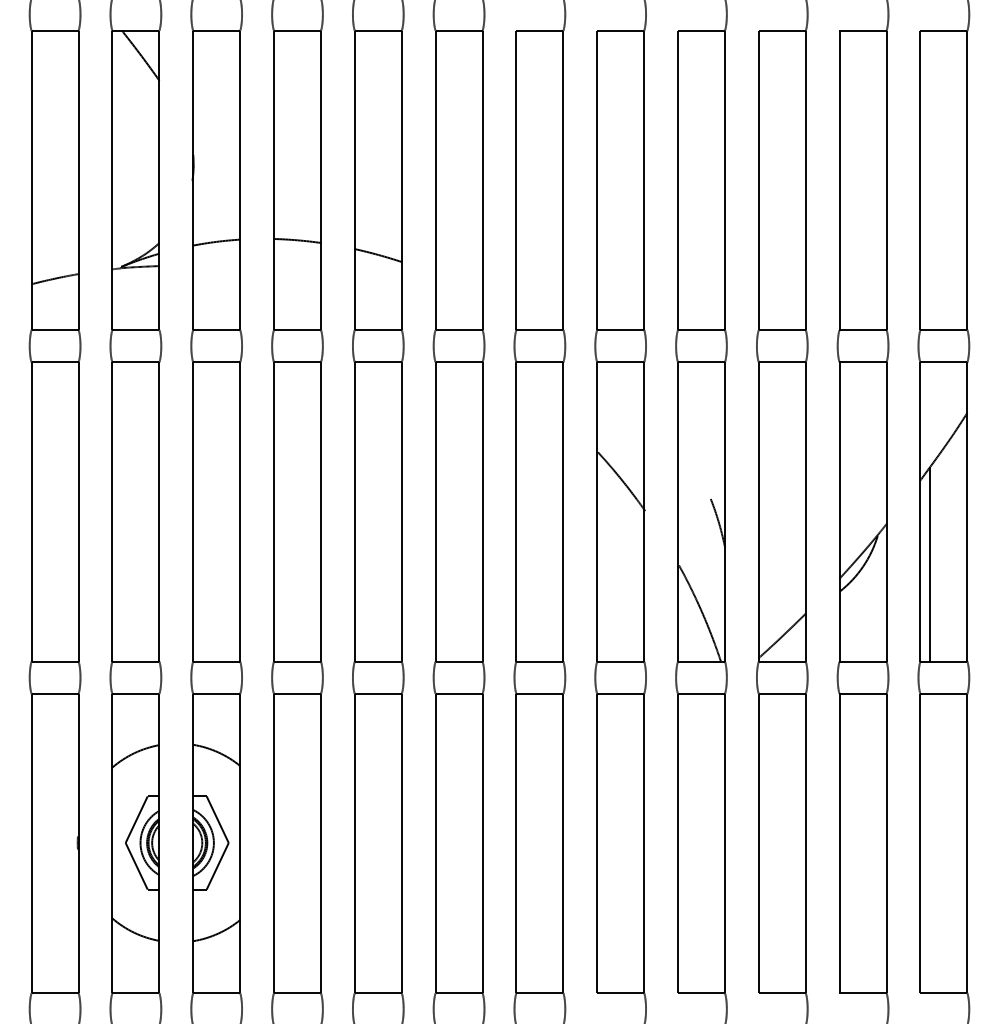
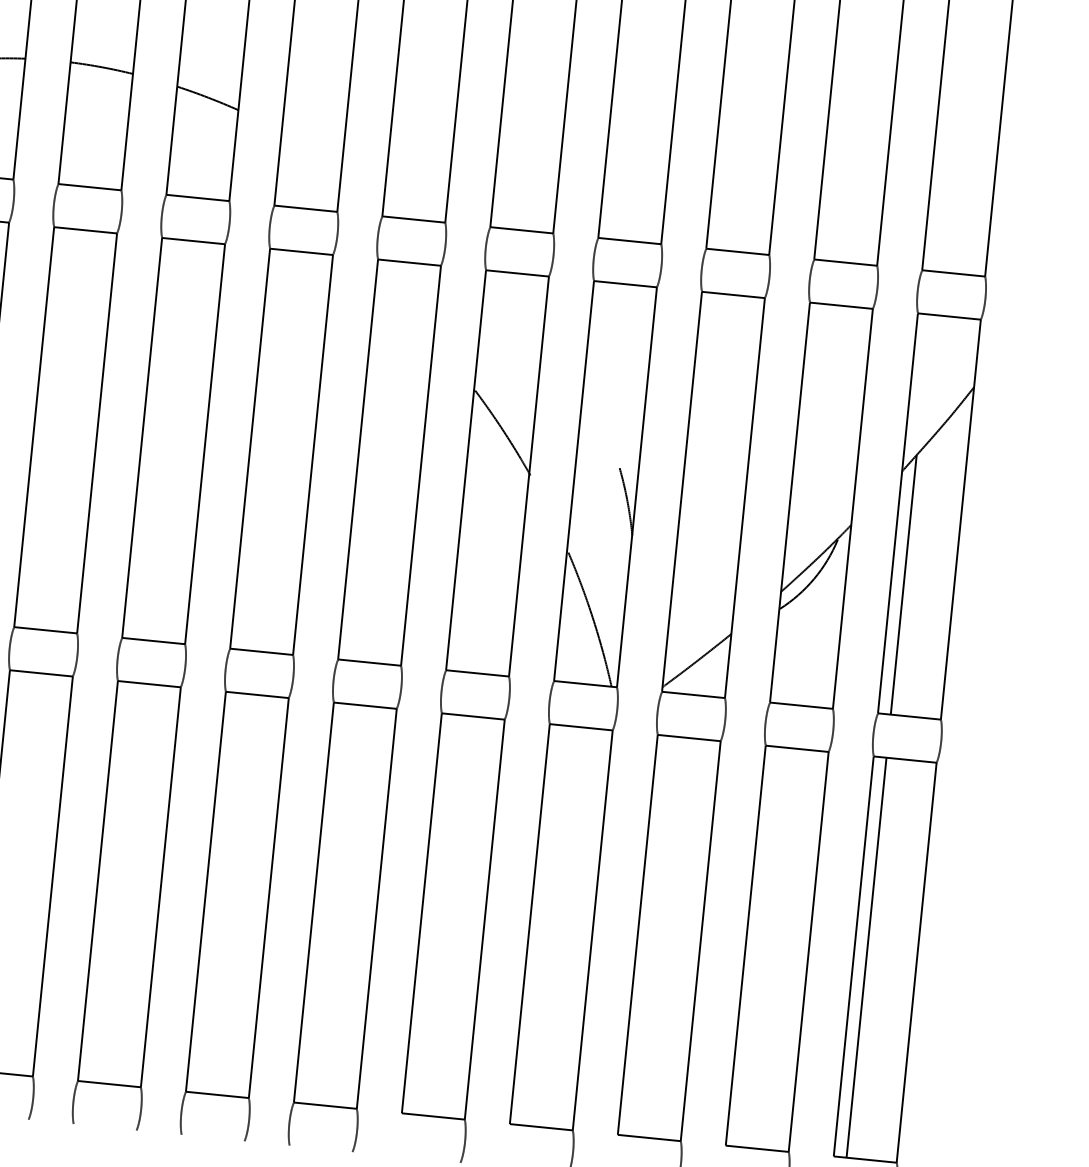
line: (929, 843) -> (866, 957), added

